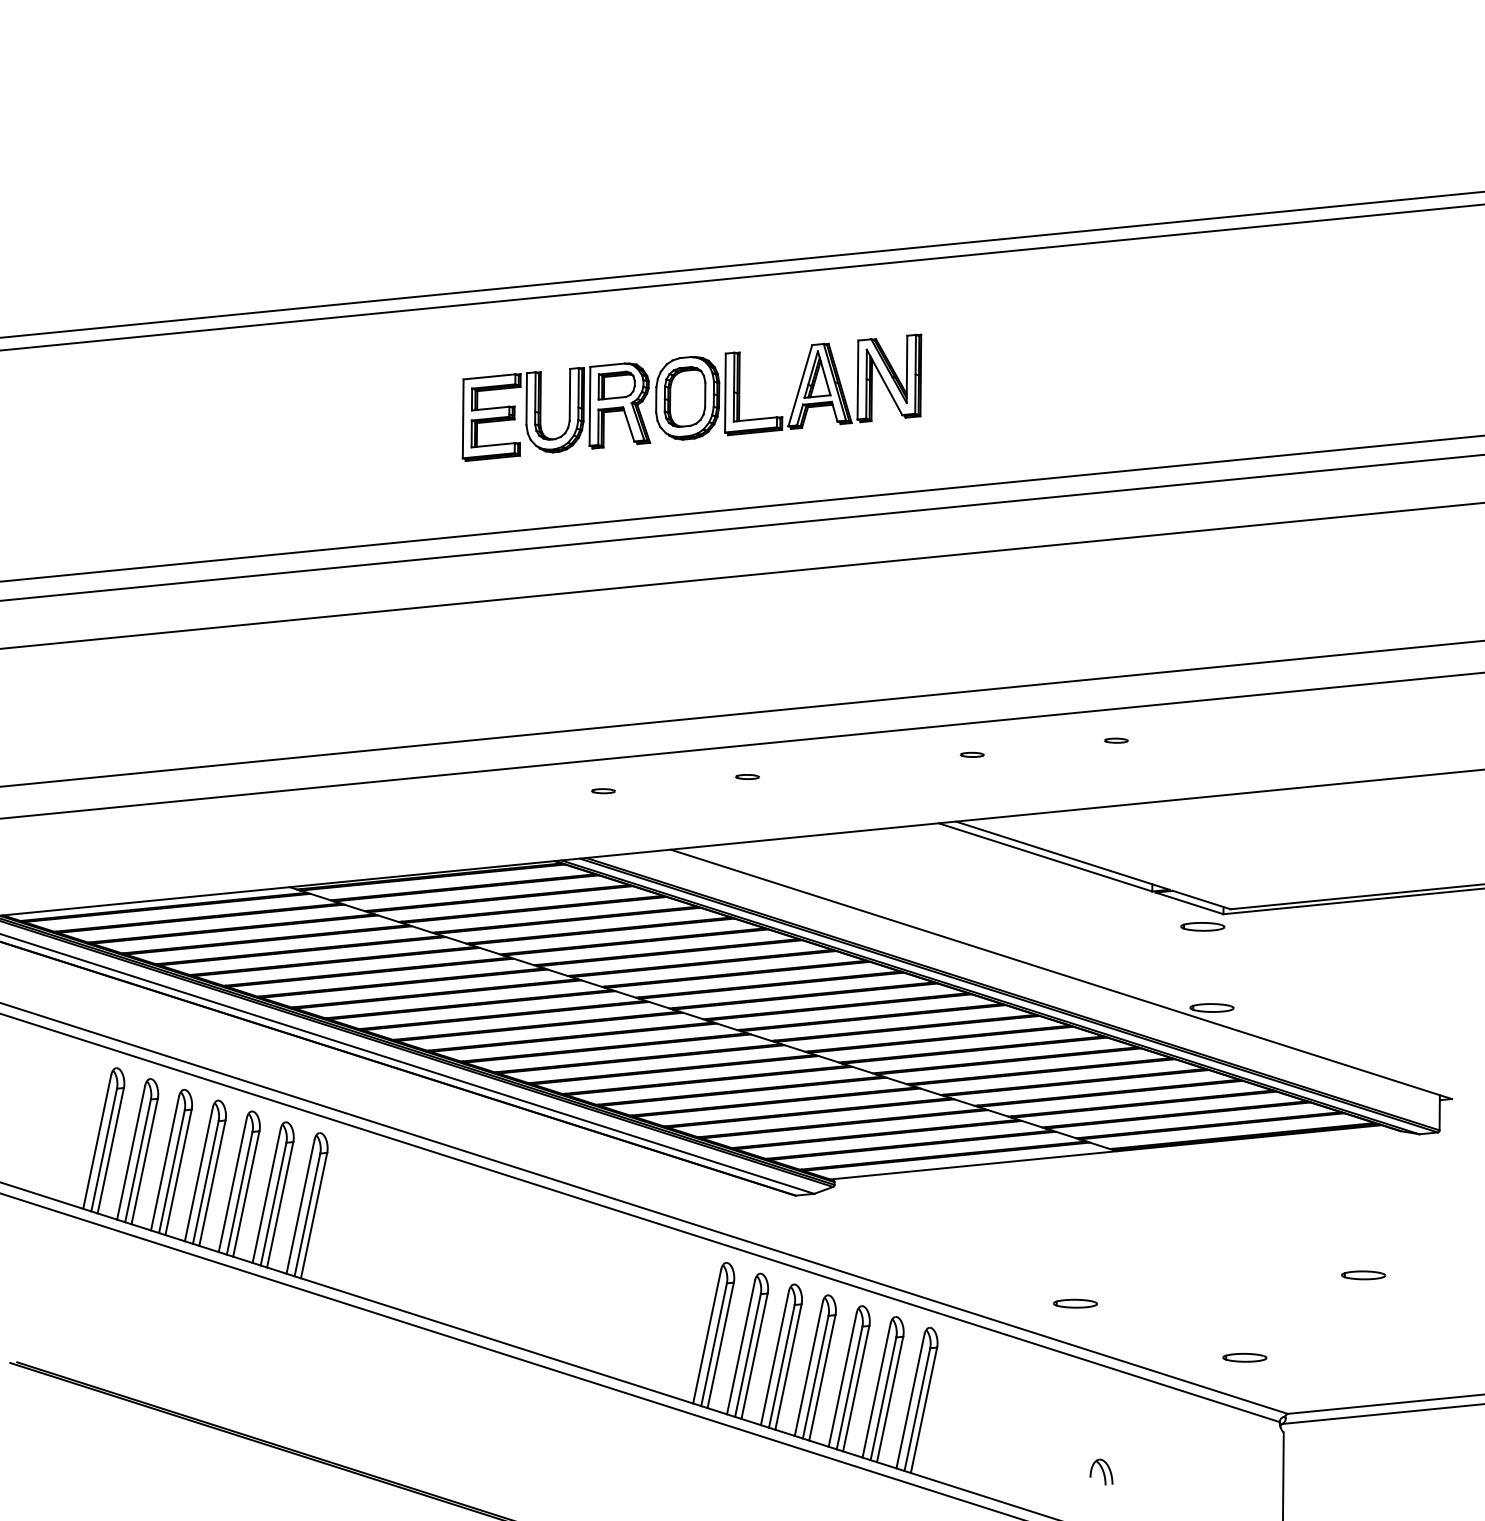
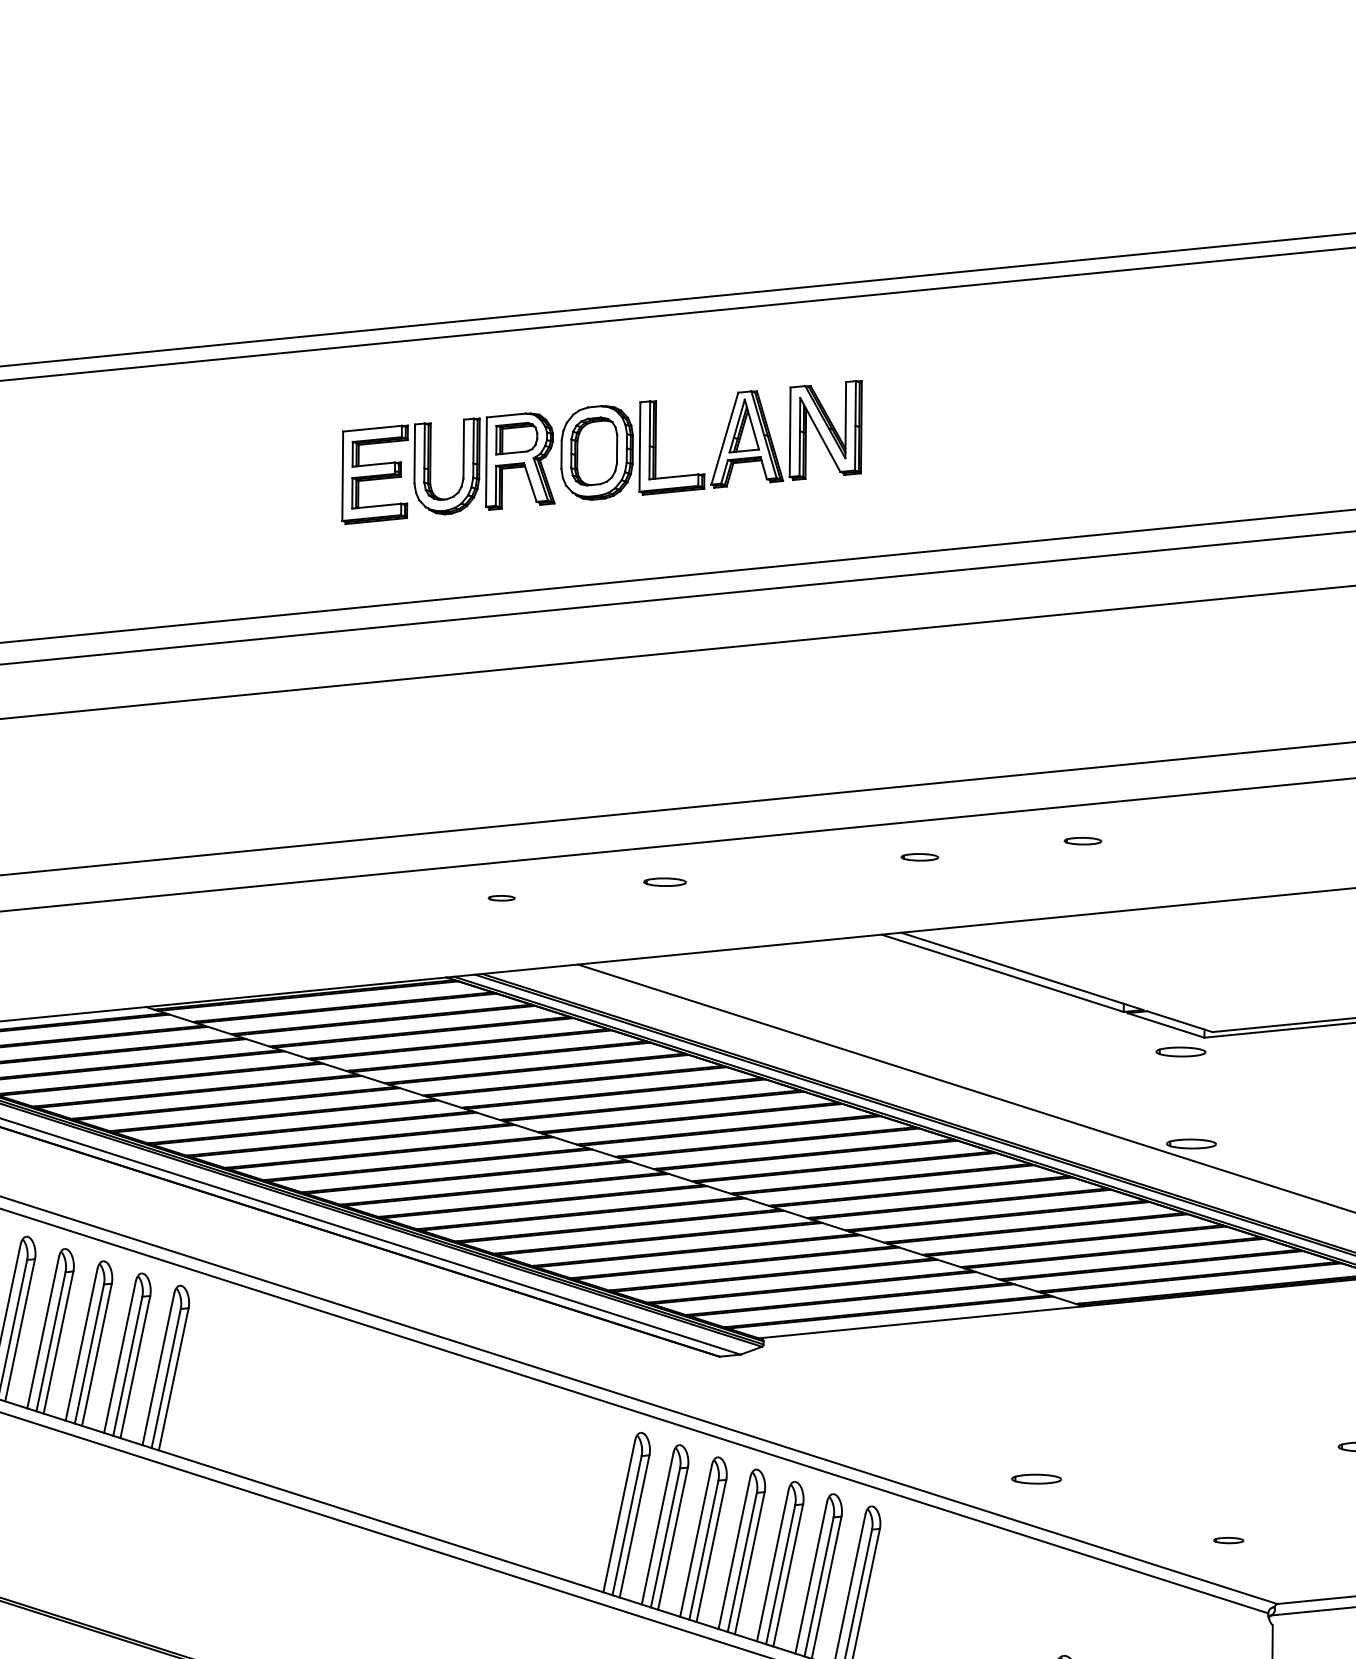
part: (1116, 740) -> (1083, 840), size x1.4
part: (971, 754) -> (918, 856), size x1.4
part: (747, 776) -> (664, 881), size x1.6
part: (1244, 1357) -> (1228, 1540), size x0.6

